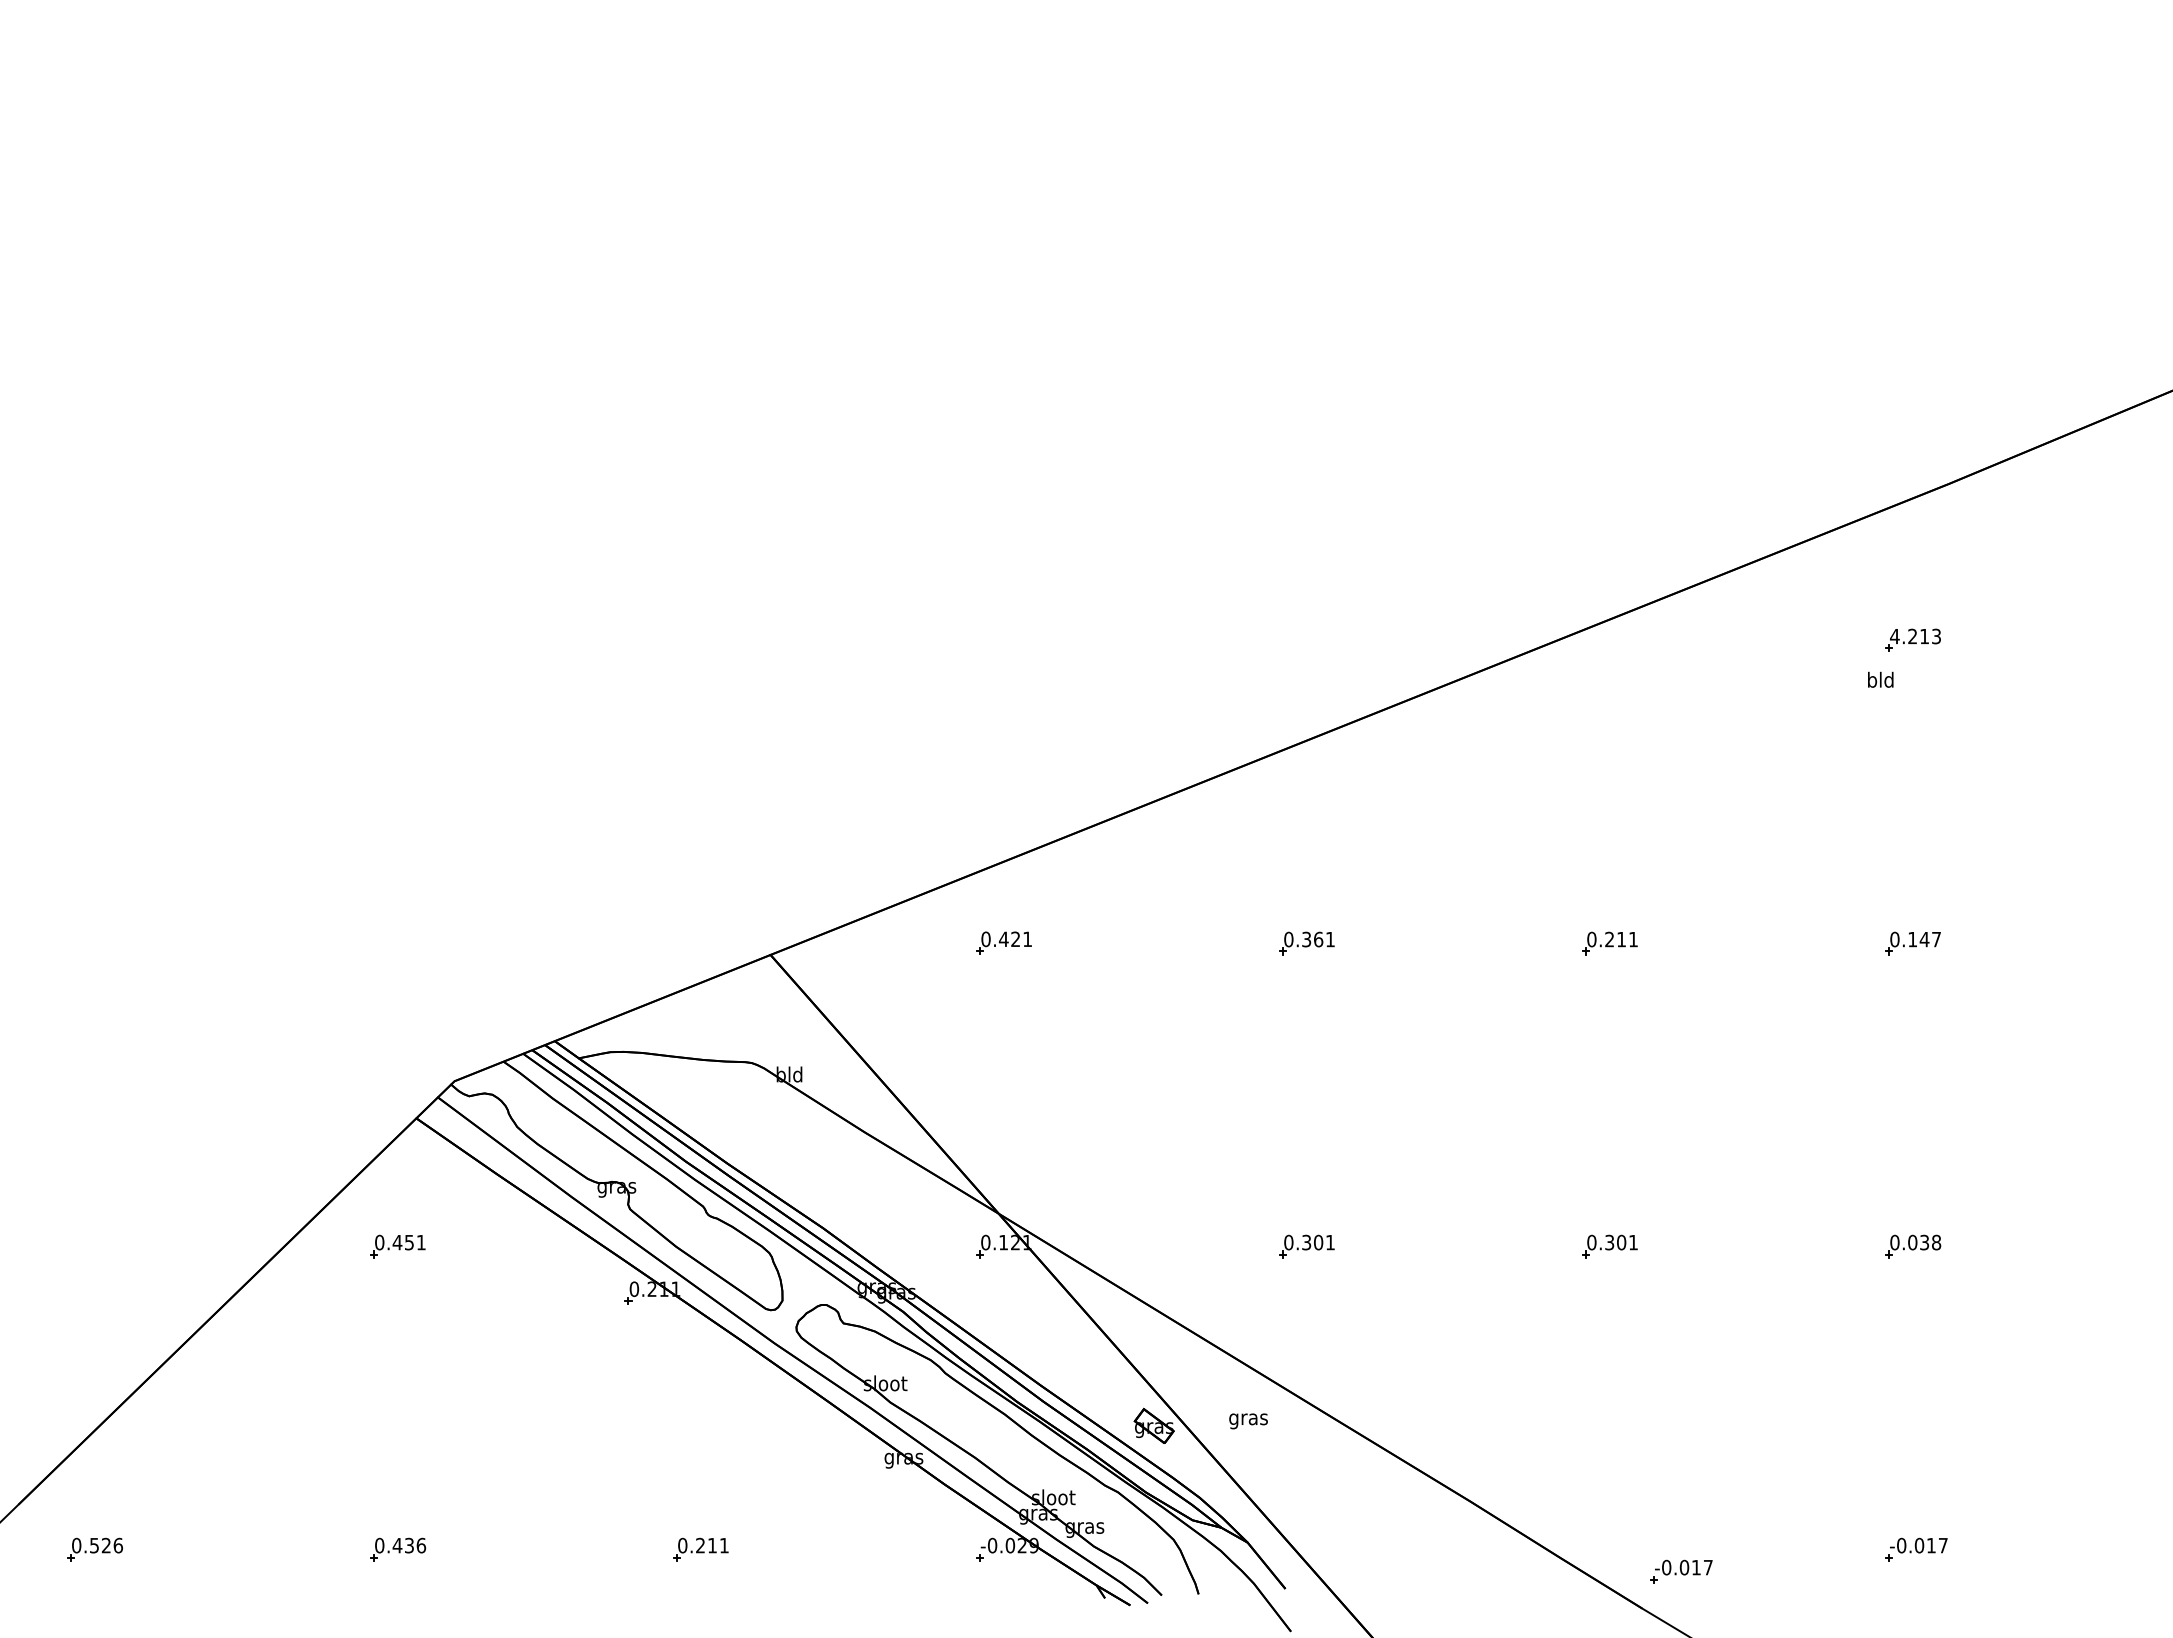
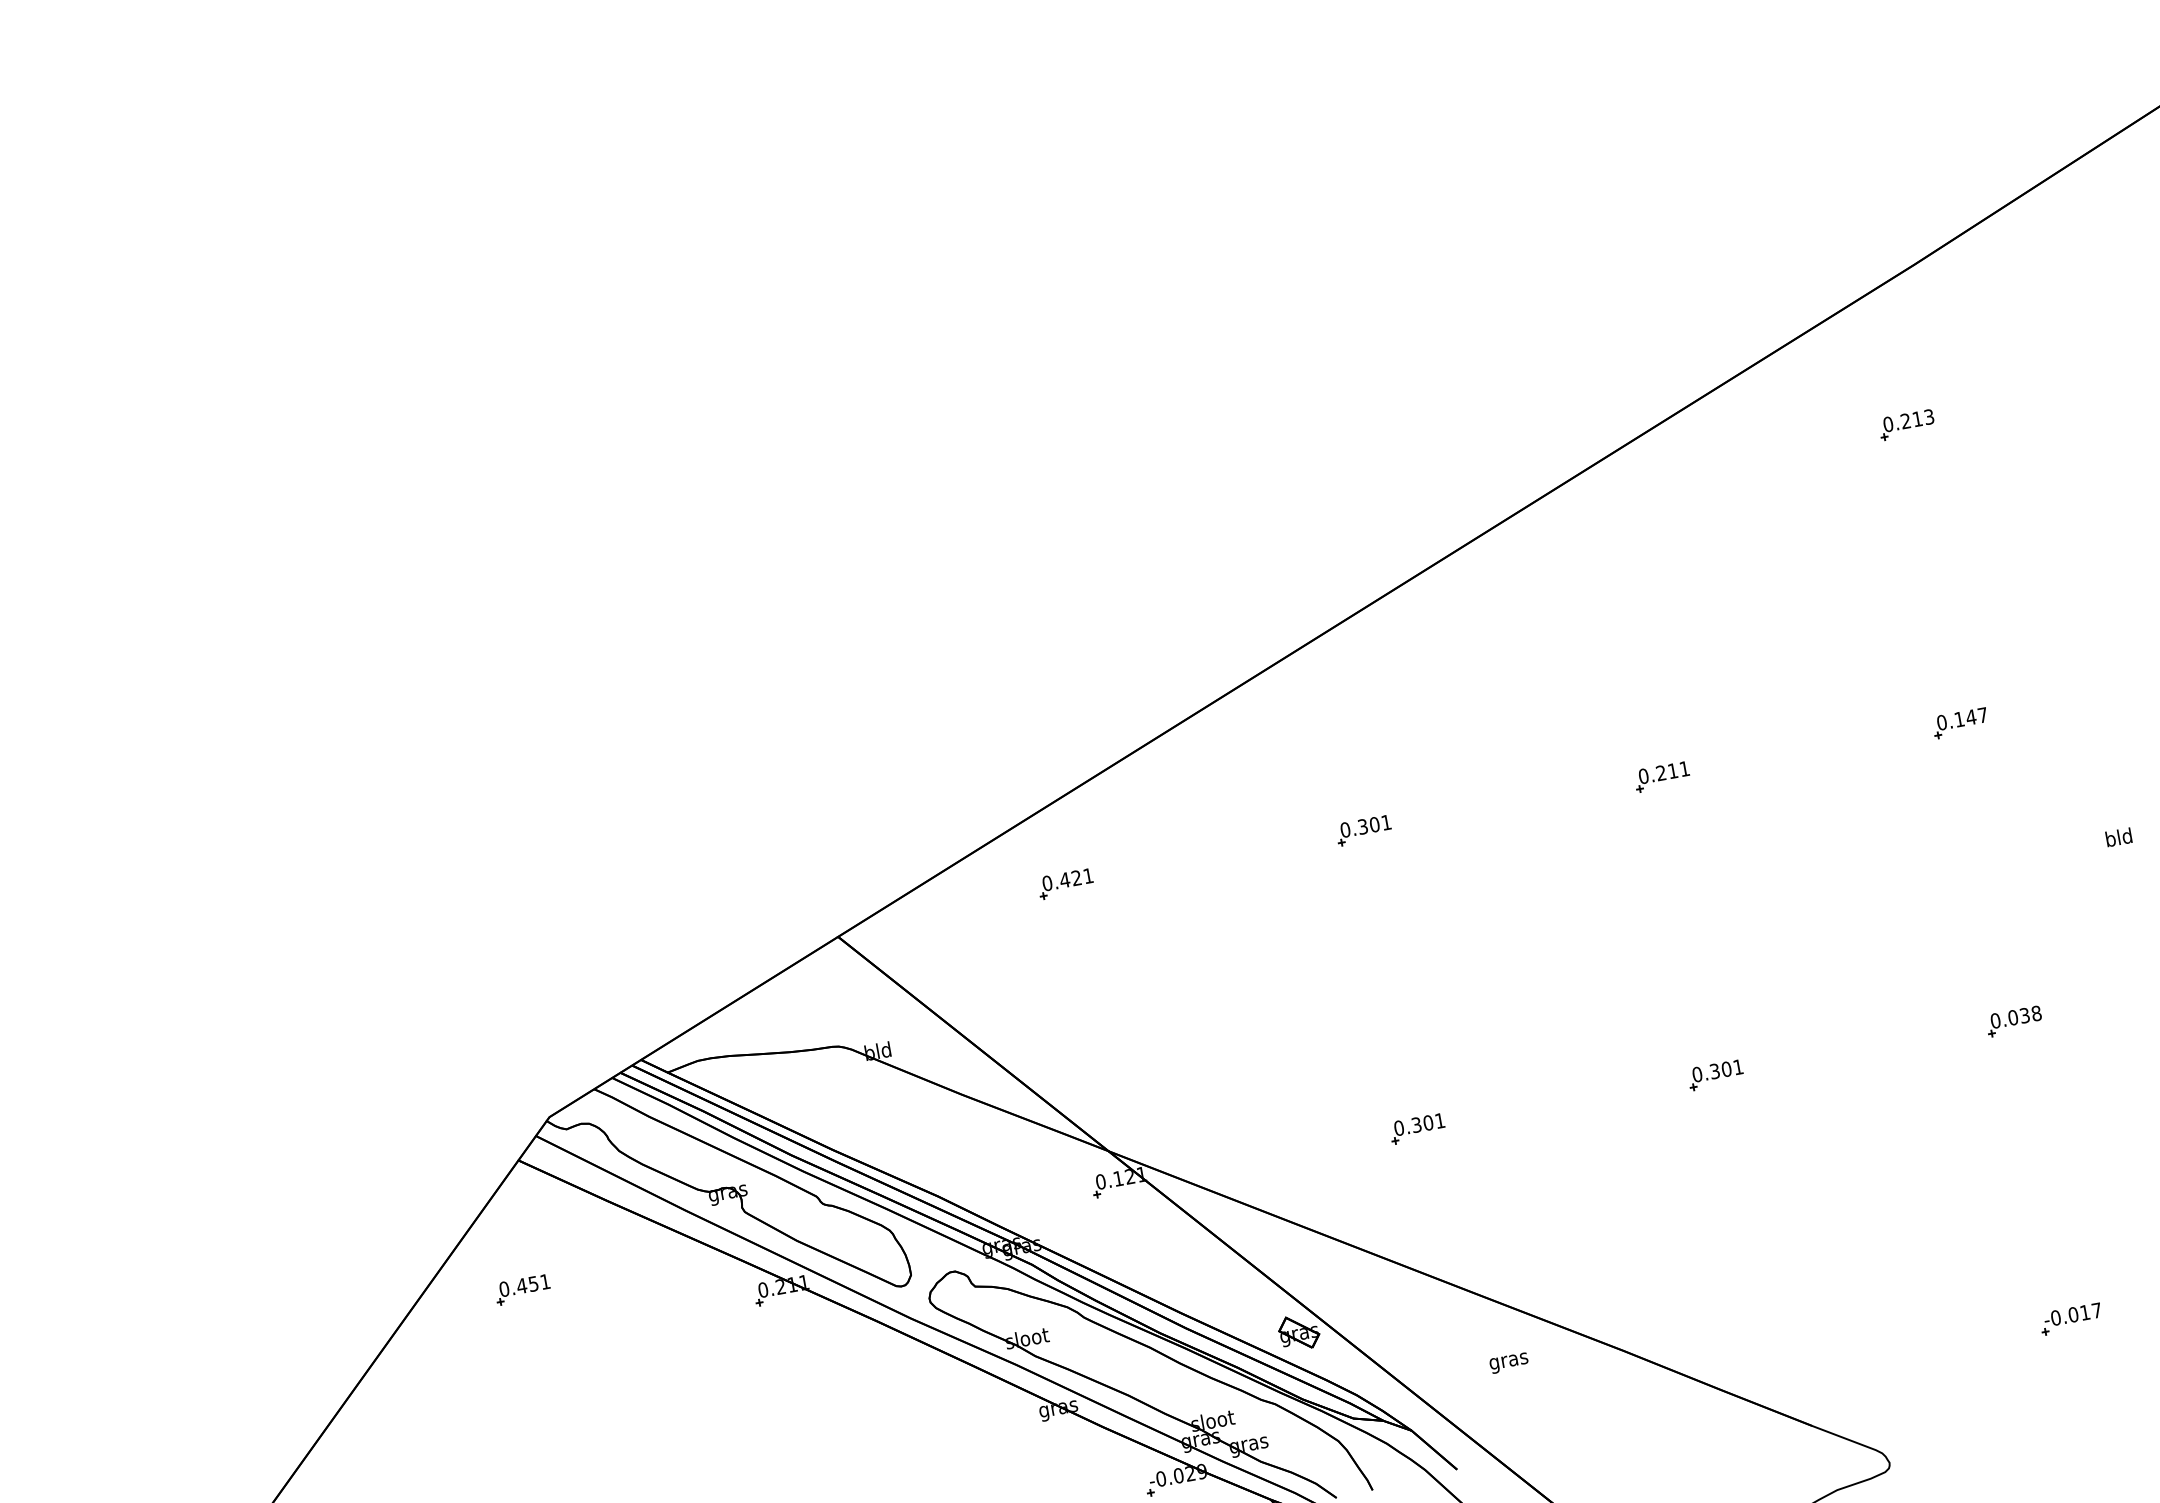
text: (1894, 636) -> (1887, 424), 4.213 -> 0.213
text: (1880, 679) -> (2118, 837), moved
text: (1318, 938) -> (1374, 823), 0.361 -> 0.301
text: (1248, 1421) -> (1509, 1363), moved
part: (1681, 1571) -> (1843, 1382), removed

